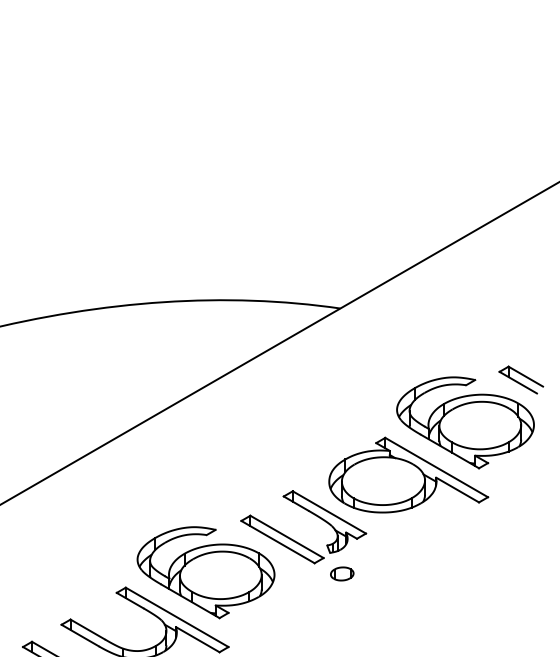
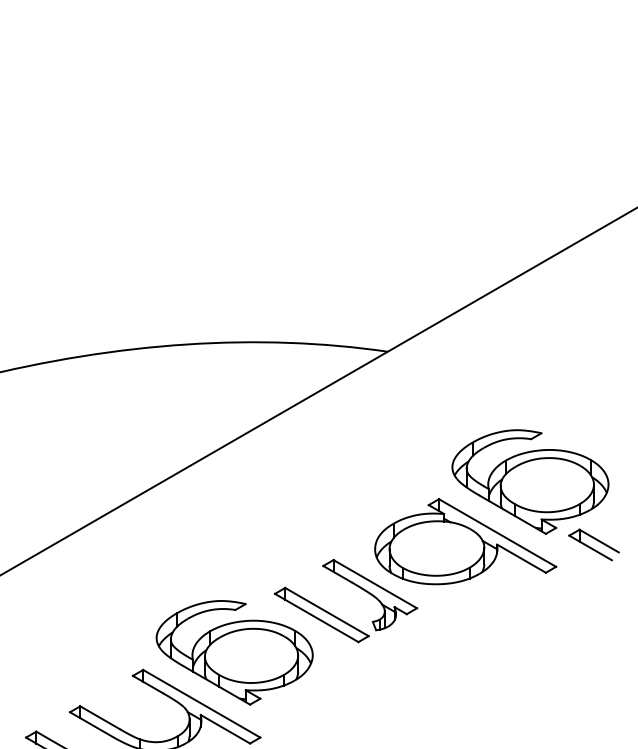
part: (521, 379) -> (594, 544), moved
part: (342, 573) -> (390, 653), removed

